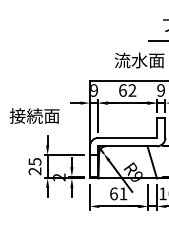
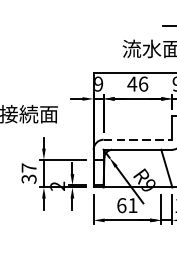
text: (127, 90) -> (137, 84), 62 -> 46
line: (128, 137) -> (138, 139), solid -> dashed
text: (34, 166) -> (28, 173), 25 -> 37

